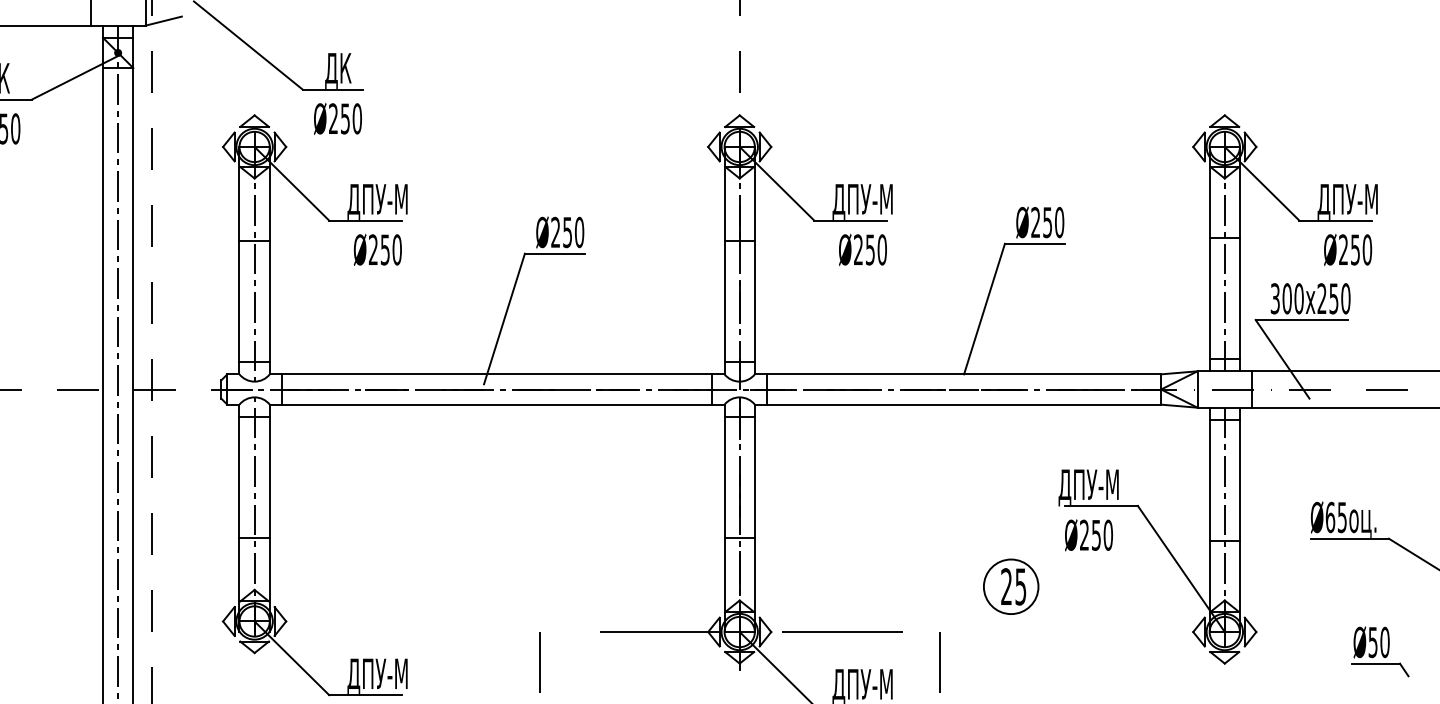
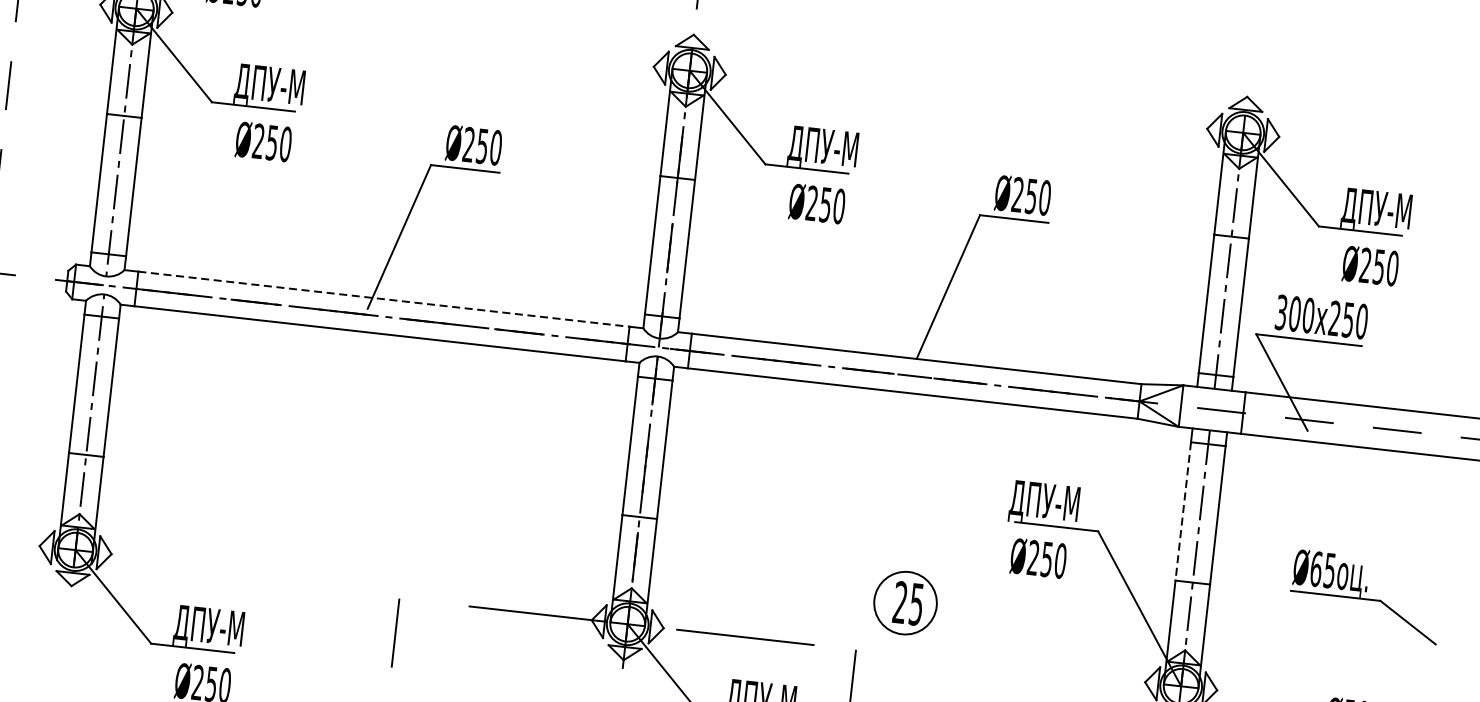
line: (497, 374) -> (384, 299), solid -> dashed
line: (1209, 480) -> (1183, 511), solid -> dashed
part: (1011, 586) -> (905, 602), moved

